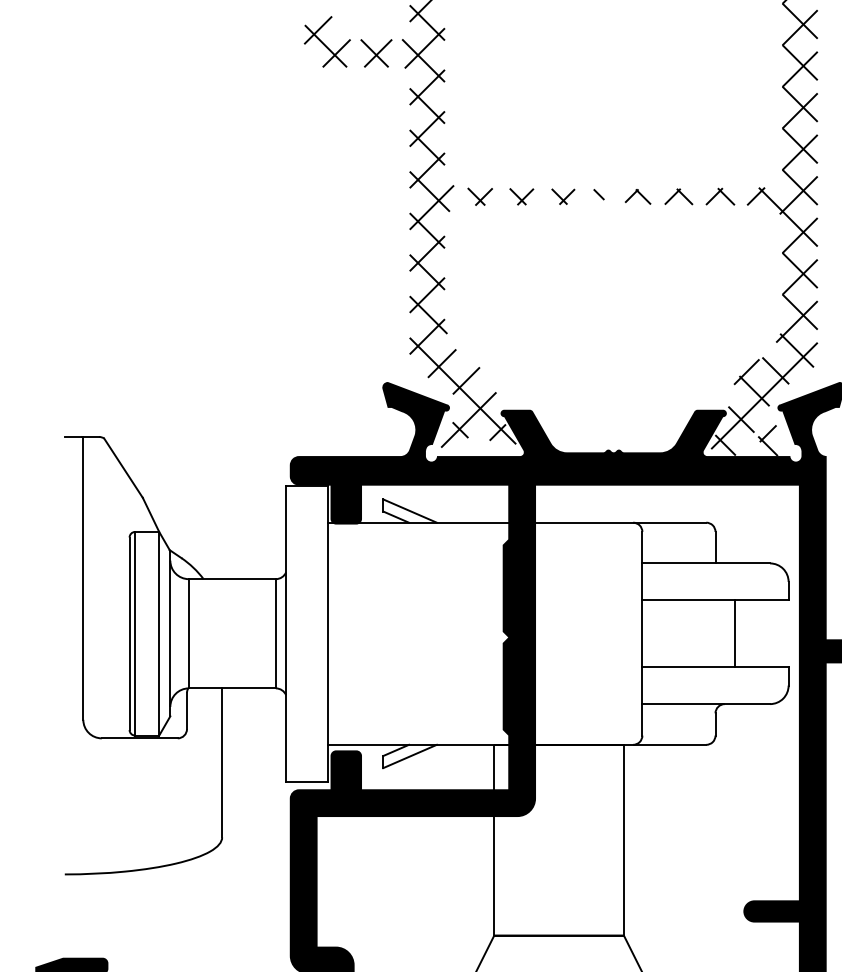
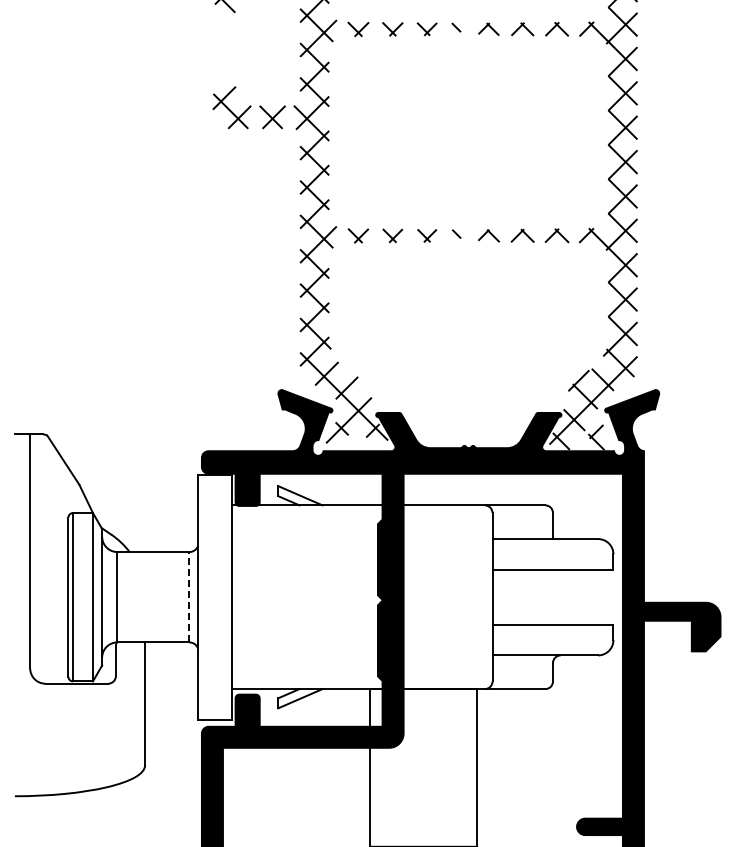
line: (275, 632) -> (189, 596), solid -> dashed
line: (735, 632) -> (569, 596), removed

